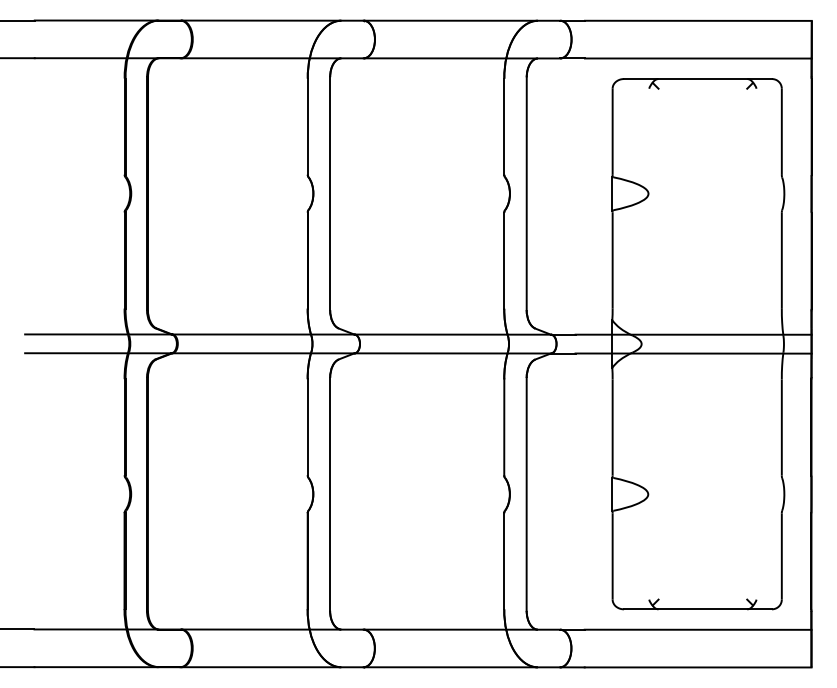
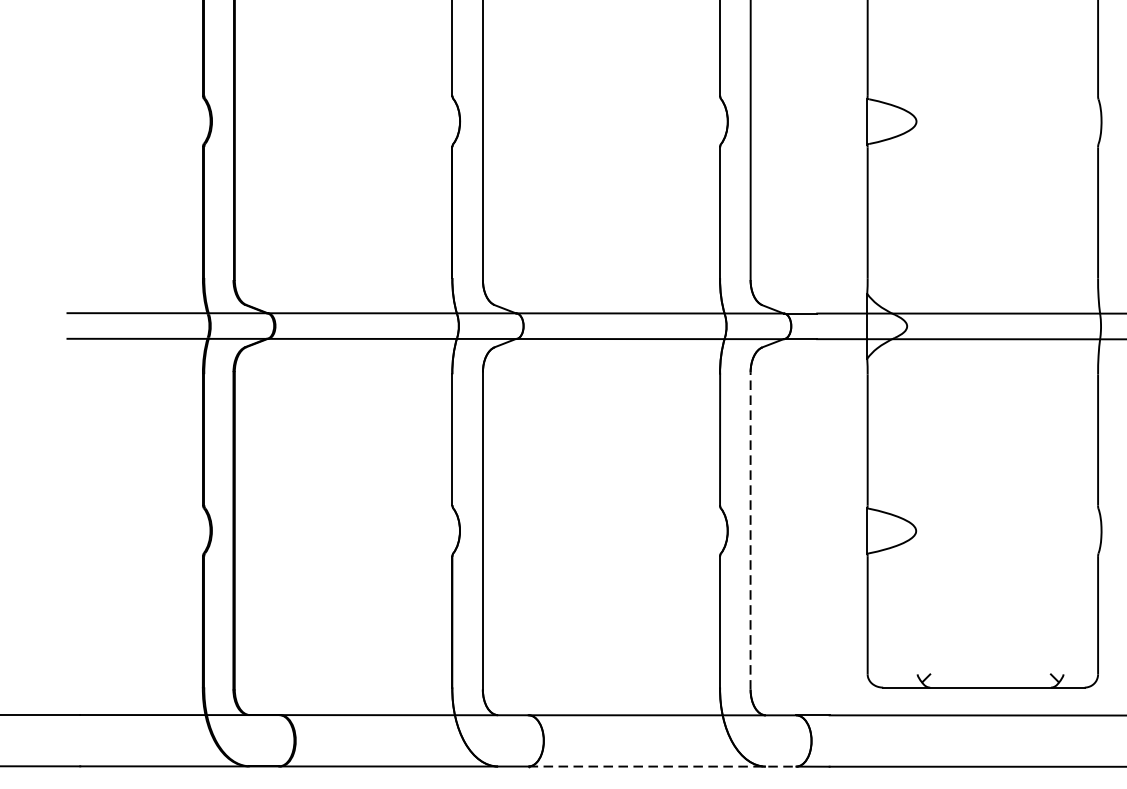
line: (526, 493) -> (750, 529), solid -> dashed
line: (462, 667) -> (663, 766), solid -> dashed

